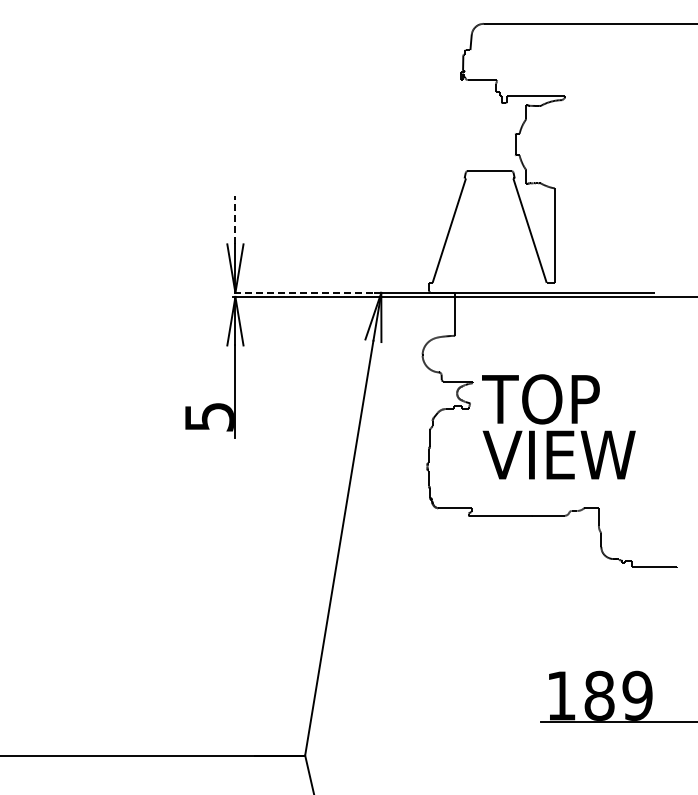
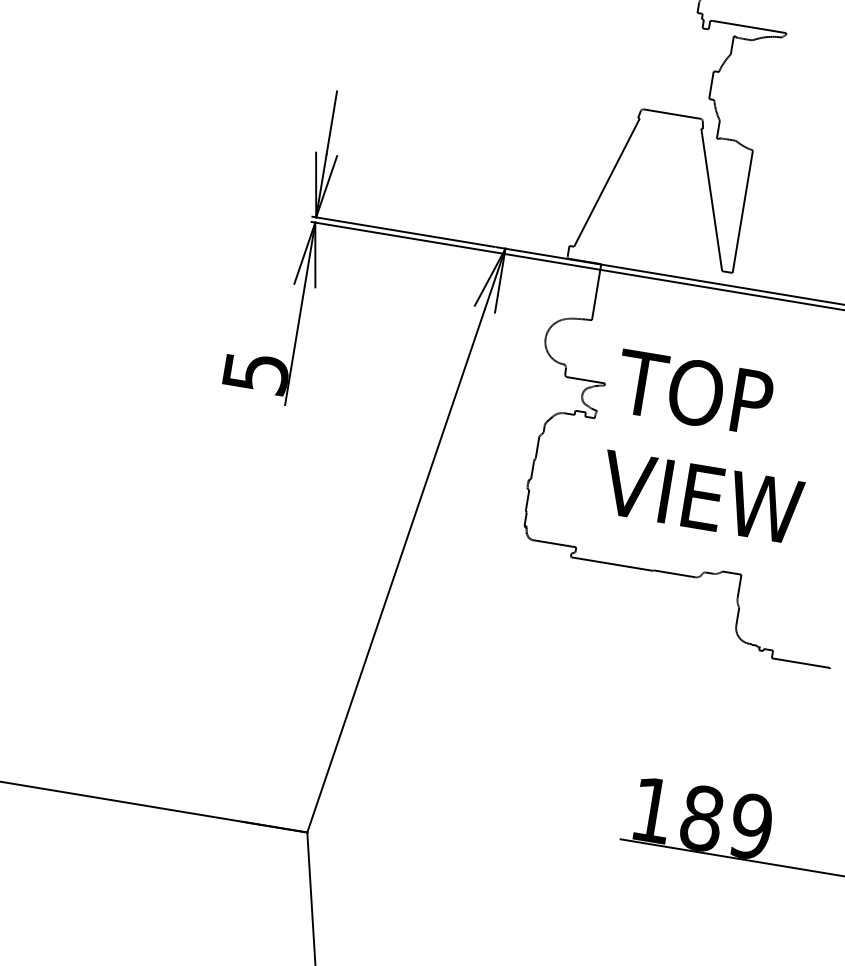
line: (235, 219) -> (332, 122), dashed -> solid
line: (302, 292) -> (403, 231), dashed -> solid
text: (540, 399) -> (693, 392), moved

